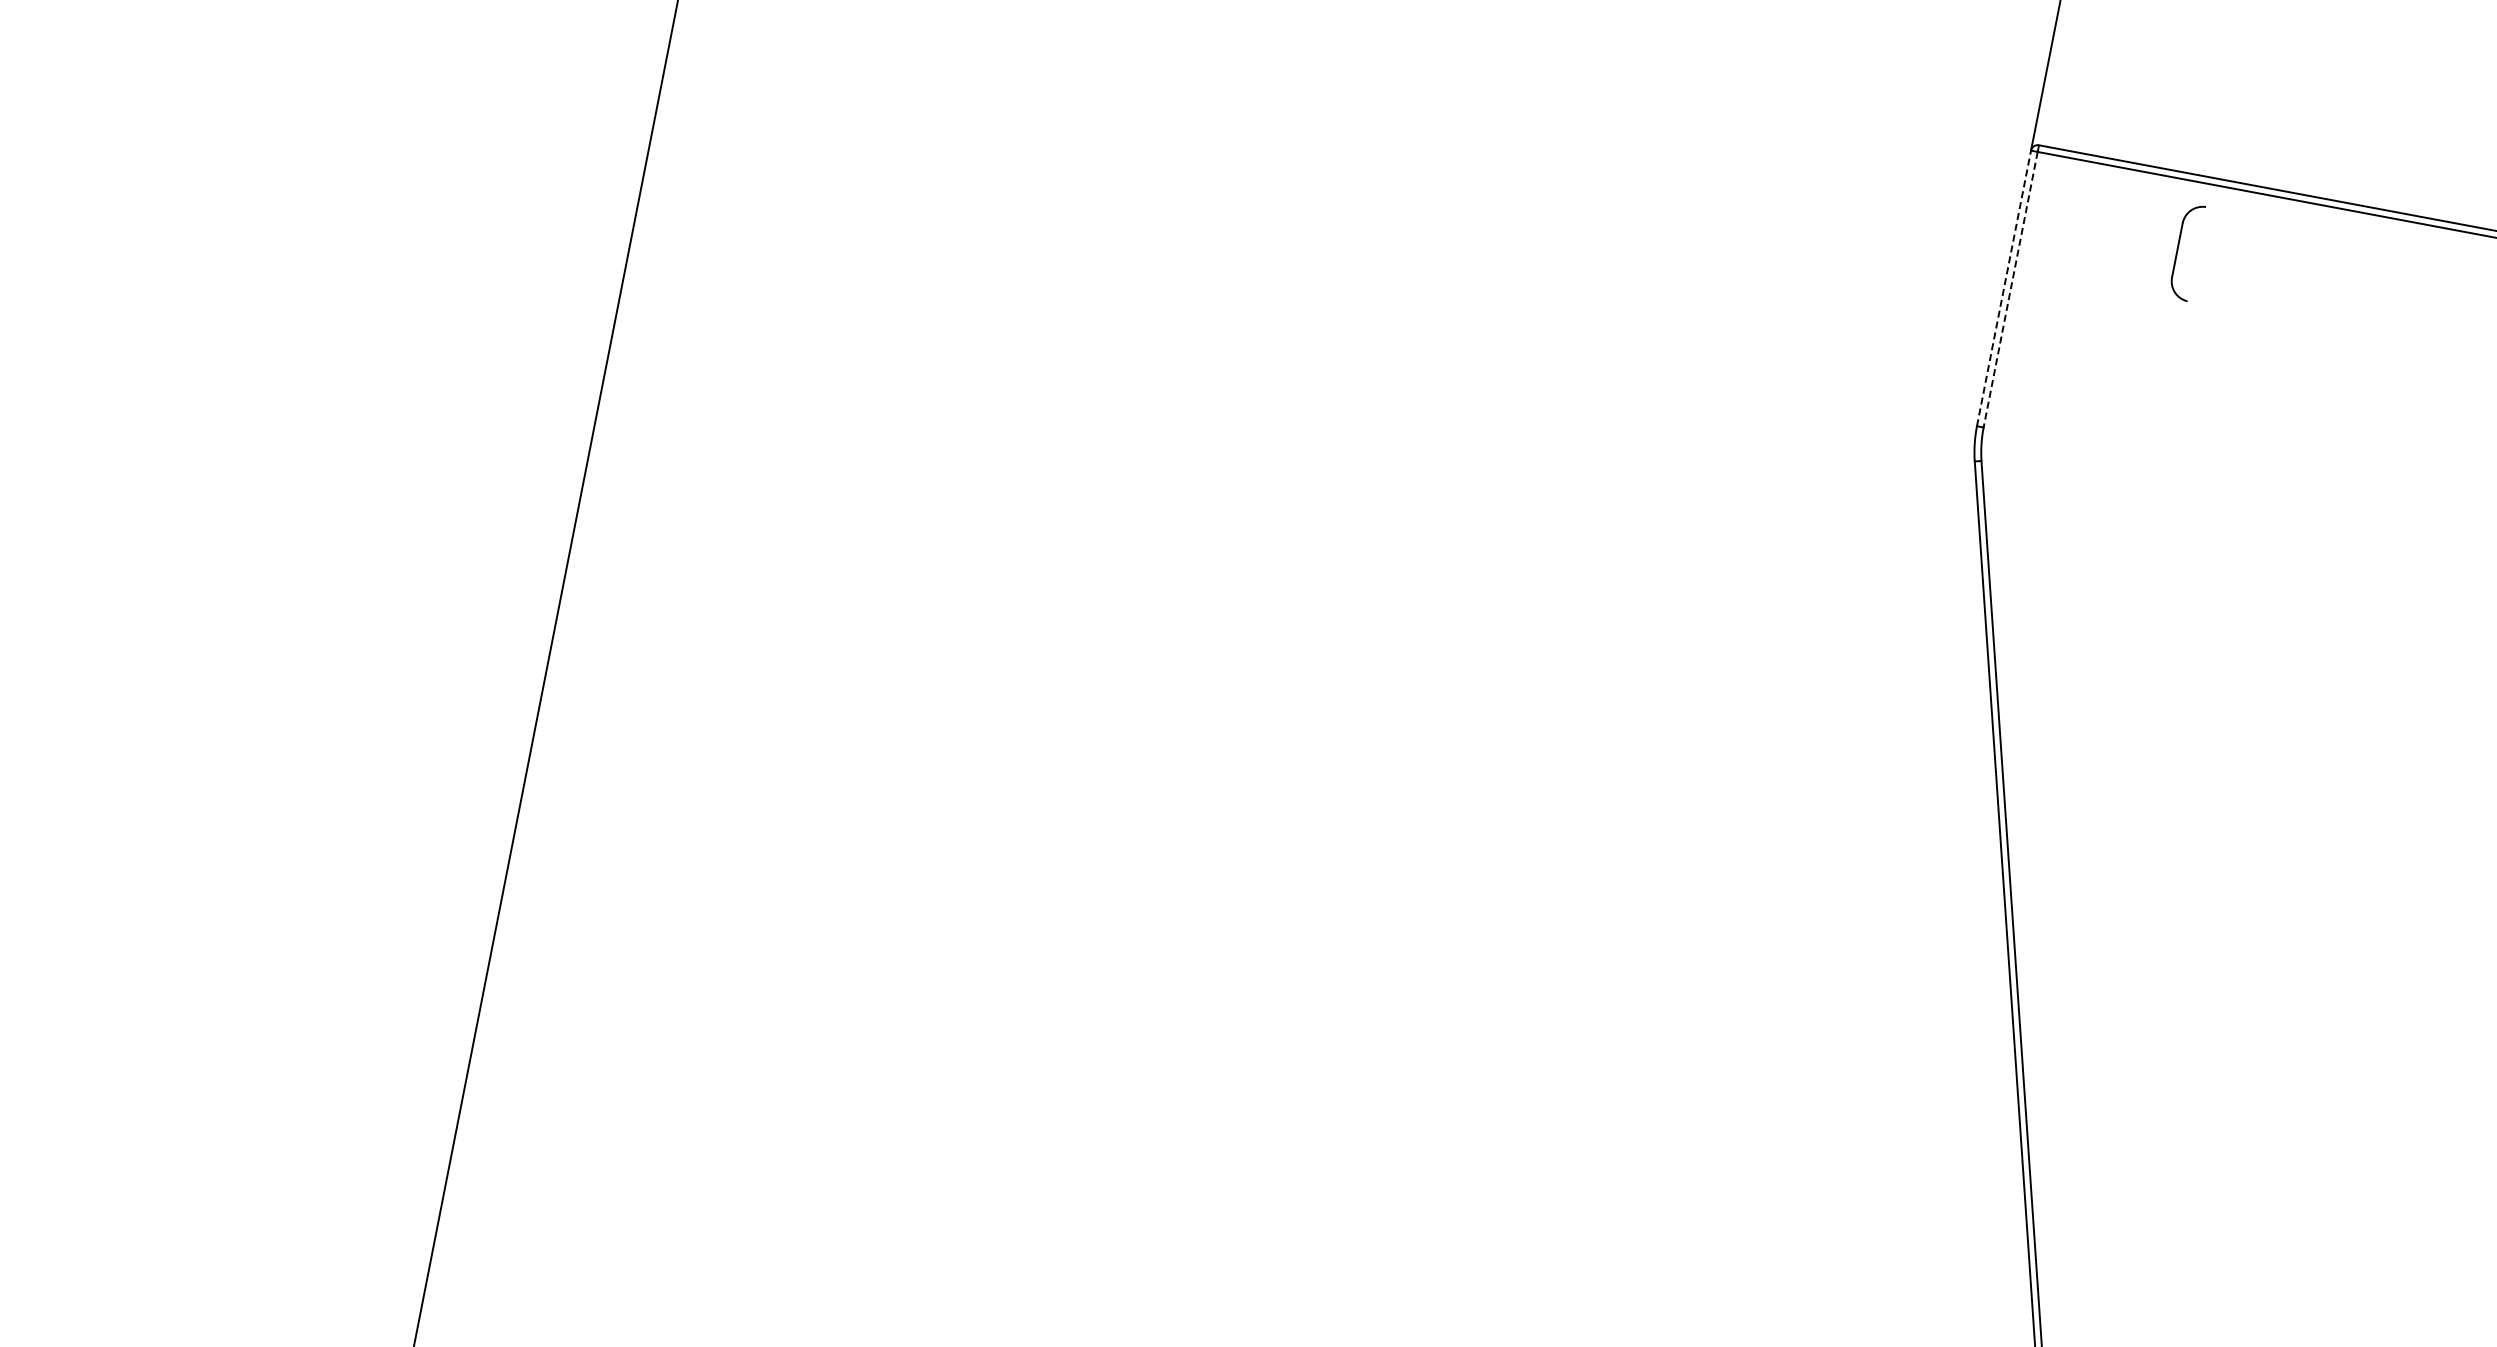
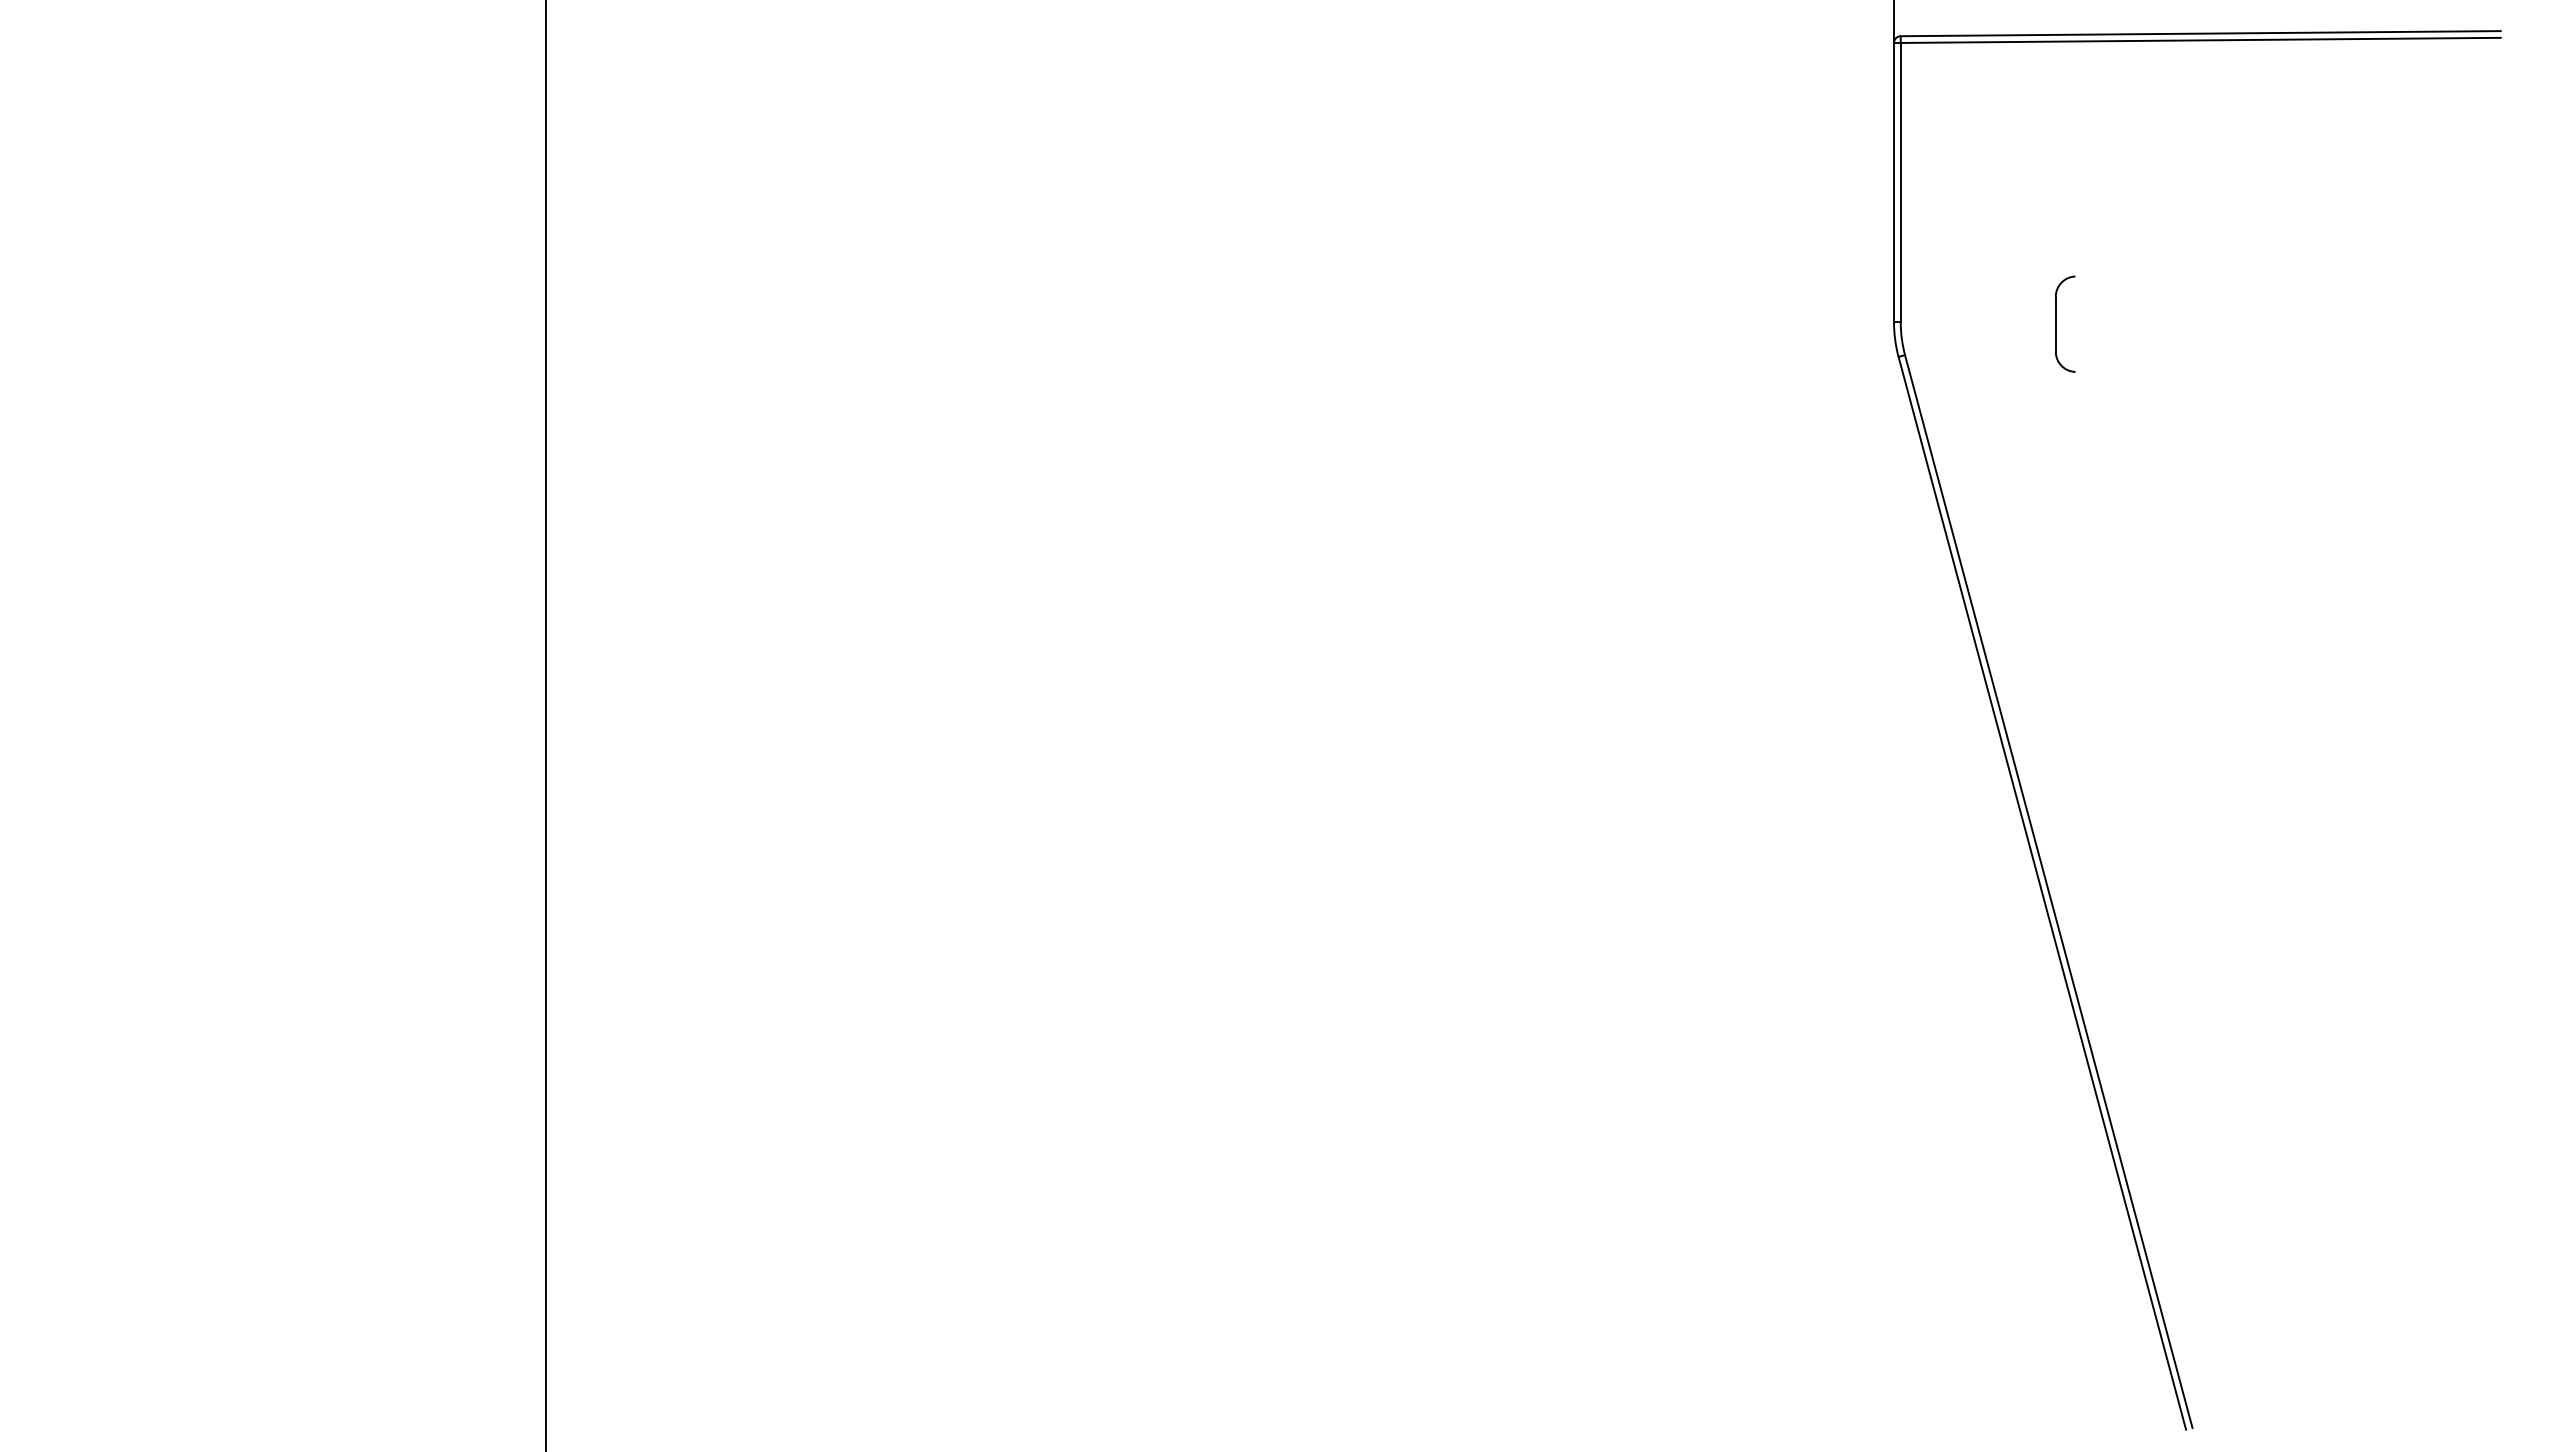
part: (2178, 249) -> (2056, 323), moved
line: (2004, 288) -> (1894, 182), dashed -> solid
line: (2010, 289) -> (1900, 182), dashed -> solid

